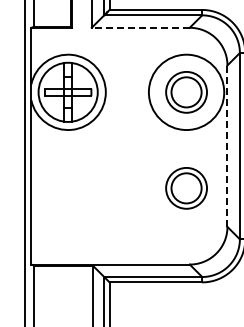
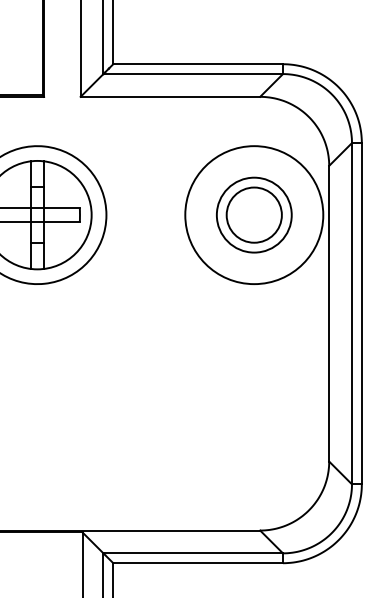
line: (140, 27) -> (169, 96), dashed -> solid
line: (227, 146) -> (329, 314), dashed -> solid
part: (186, 188) -> (254, 391), removed

